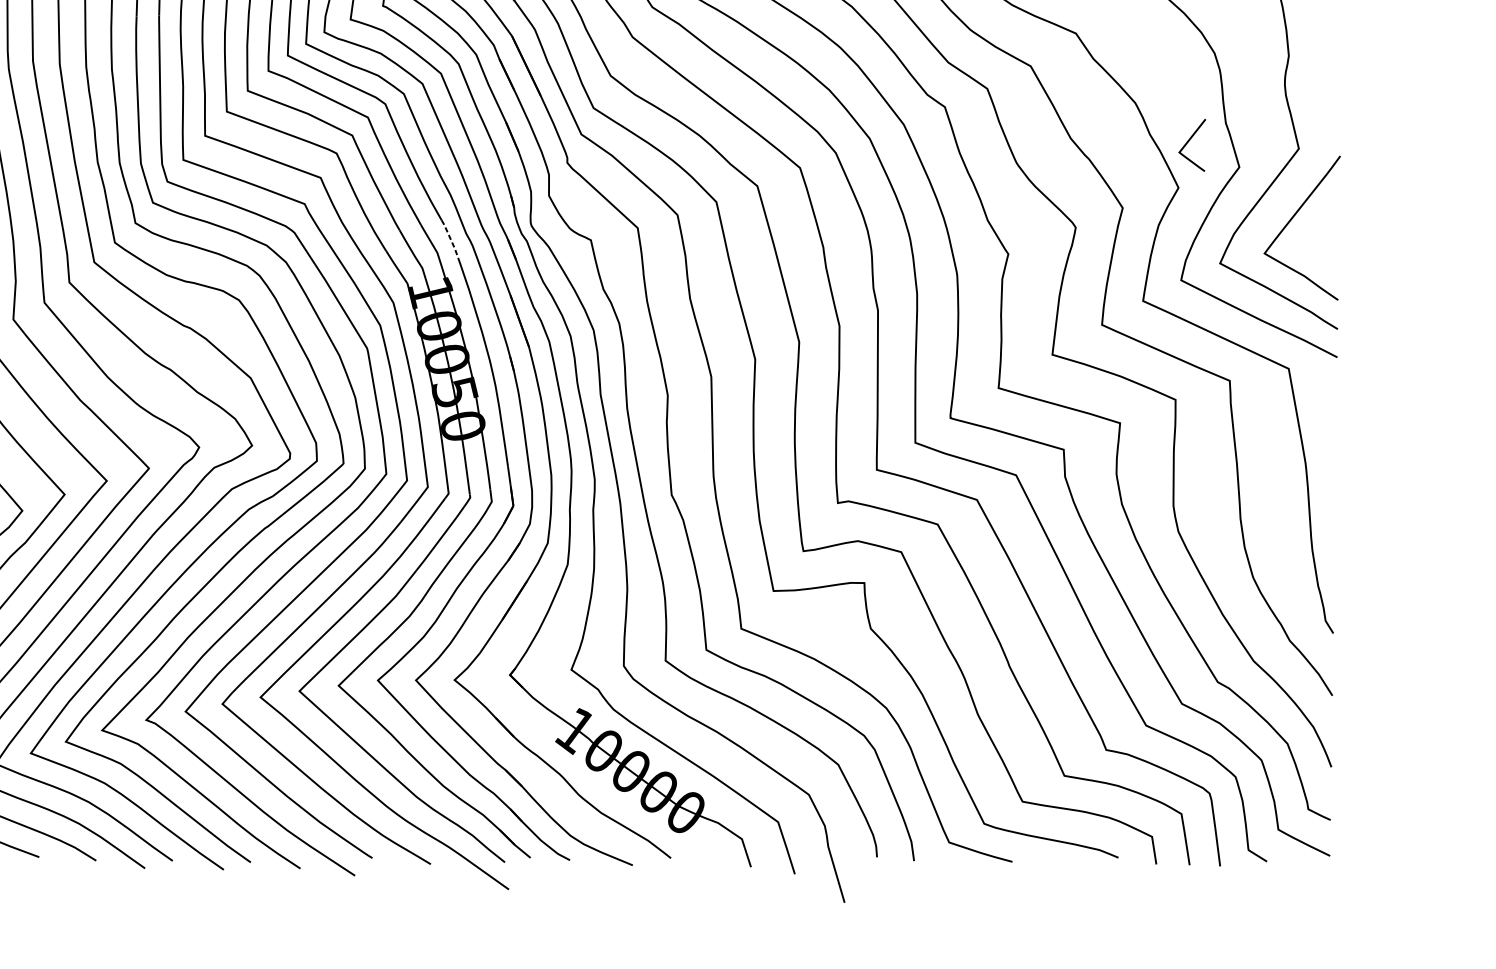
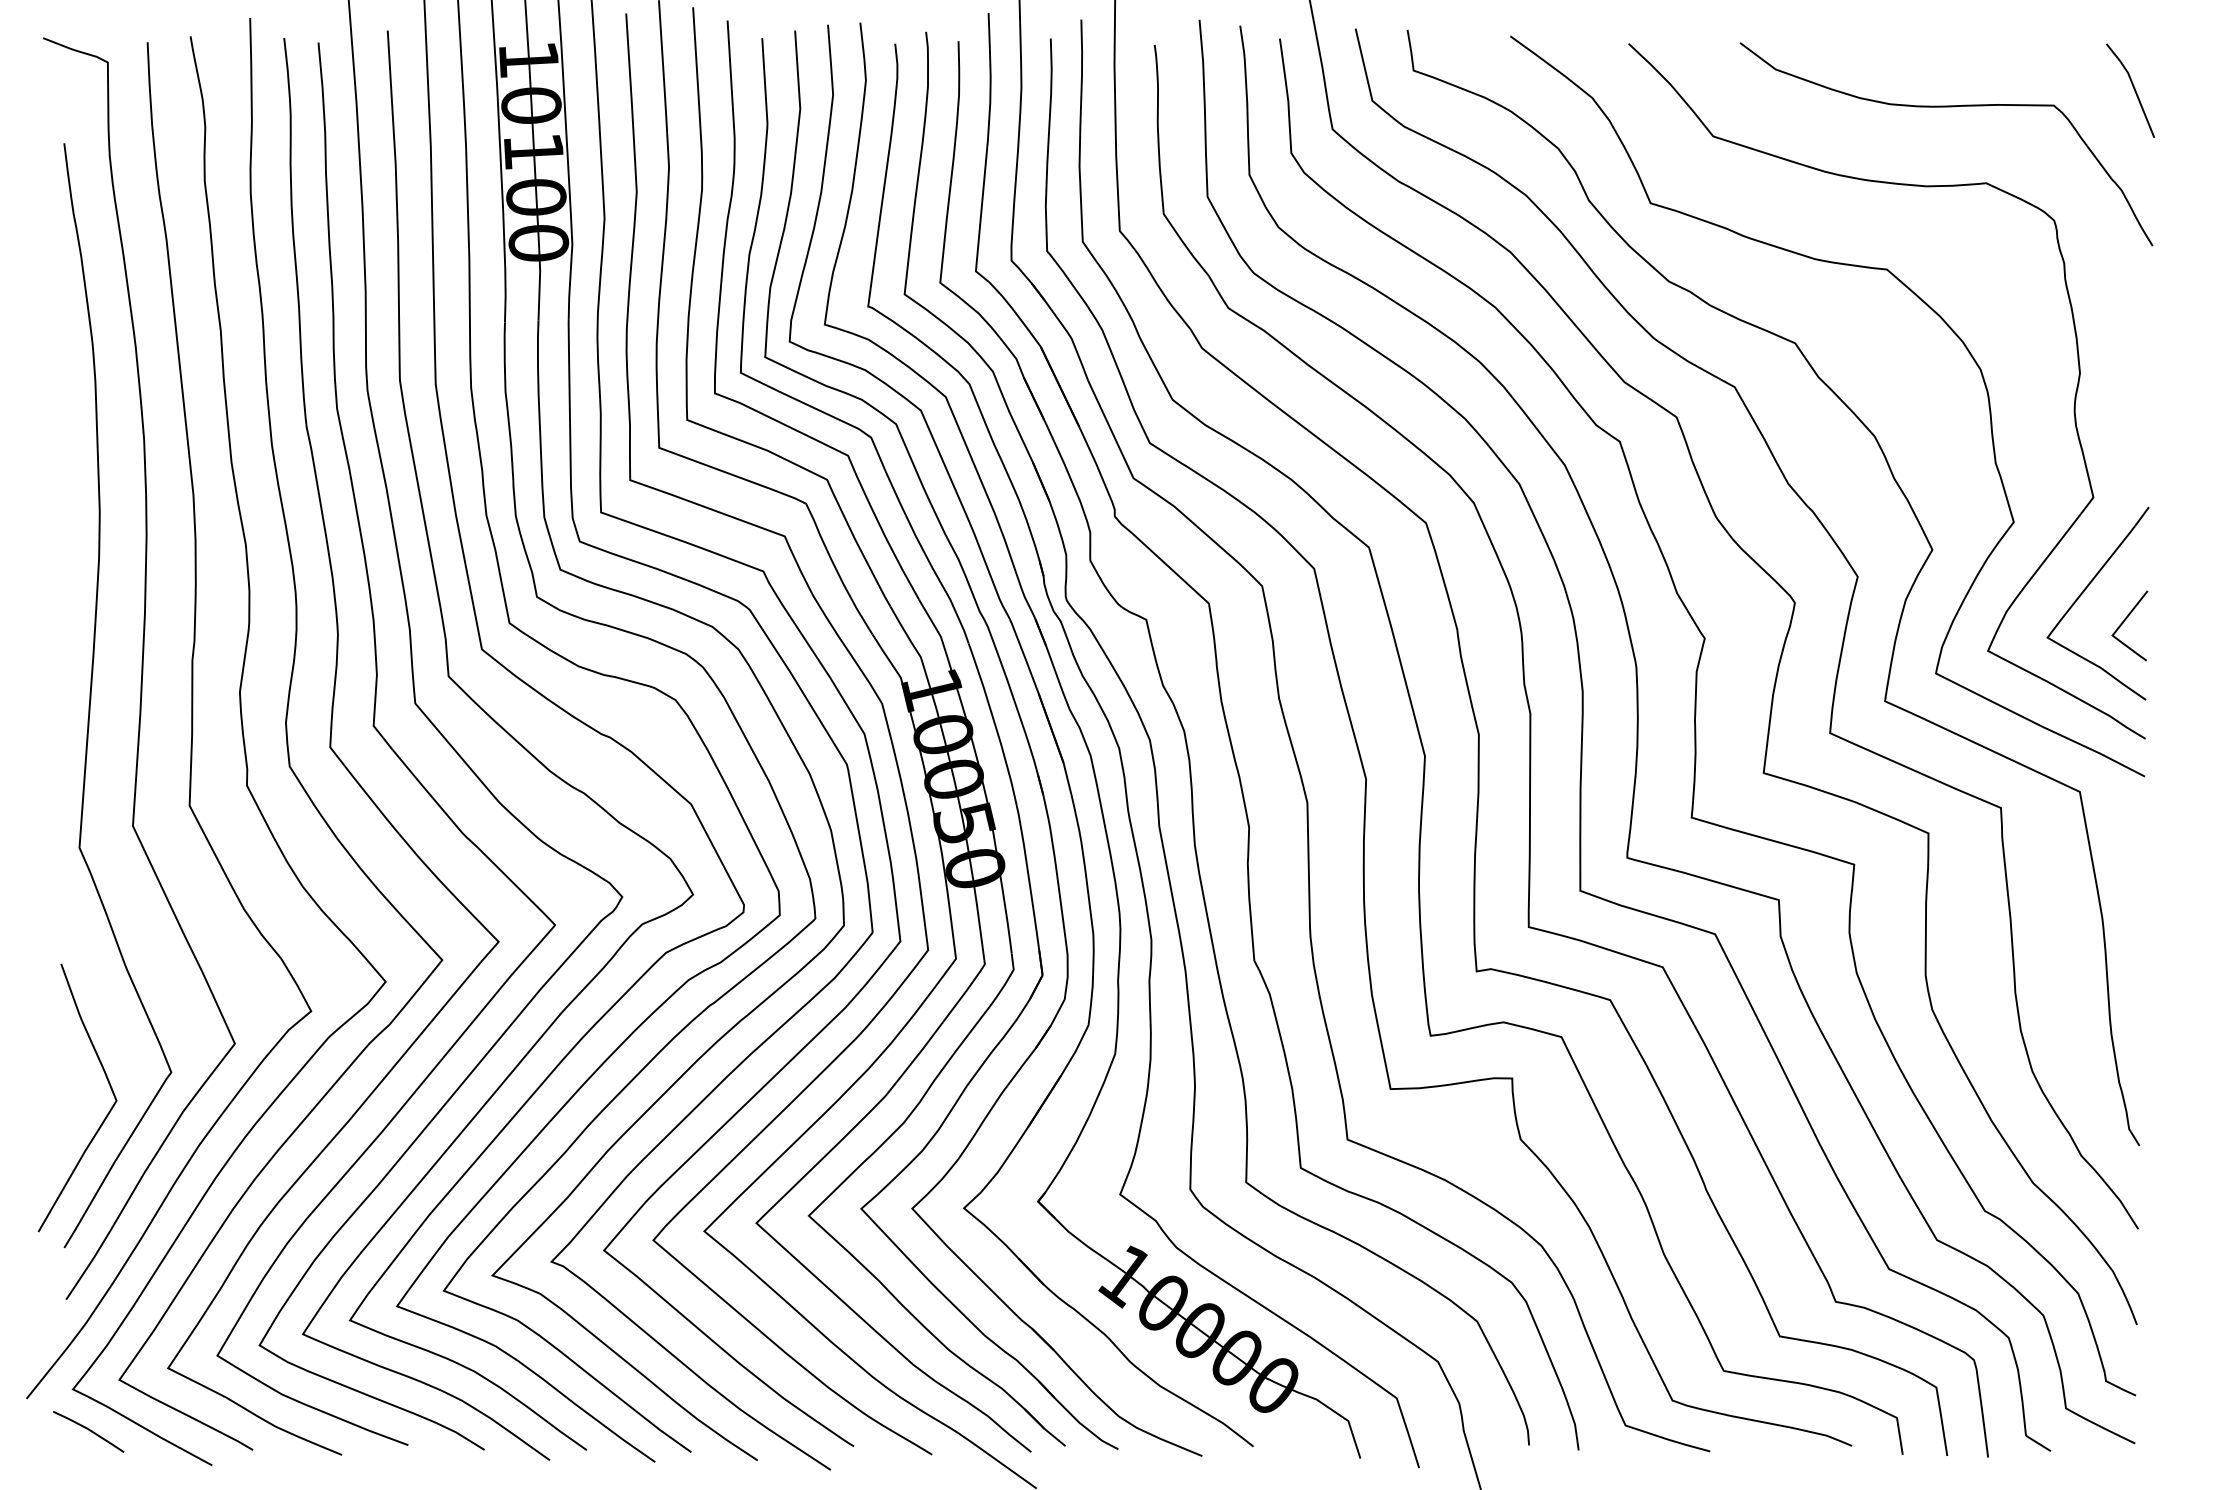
line: (1188, 142) -> (2124, 622), moved
line: (450, 239) -> (958, 618), dashed -> solid

